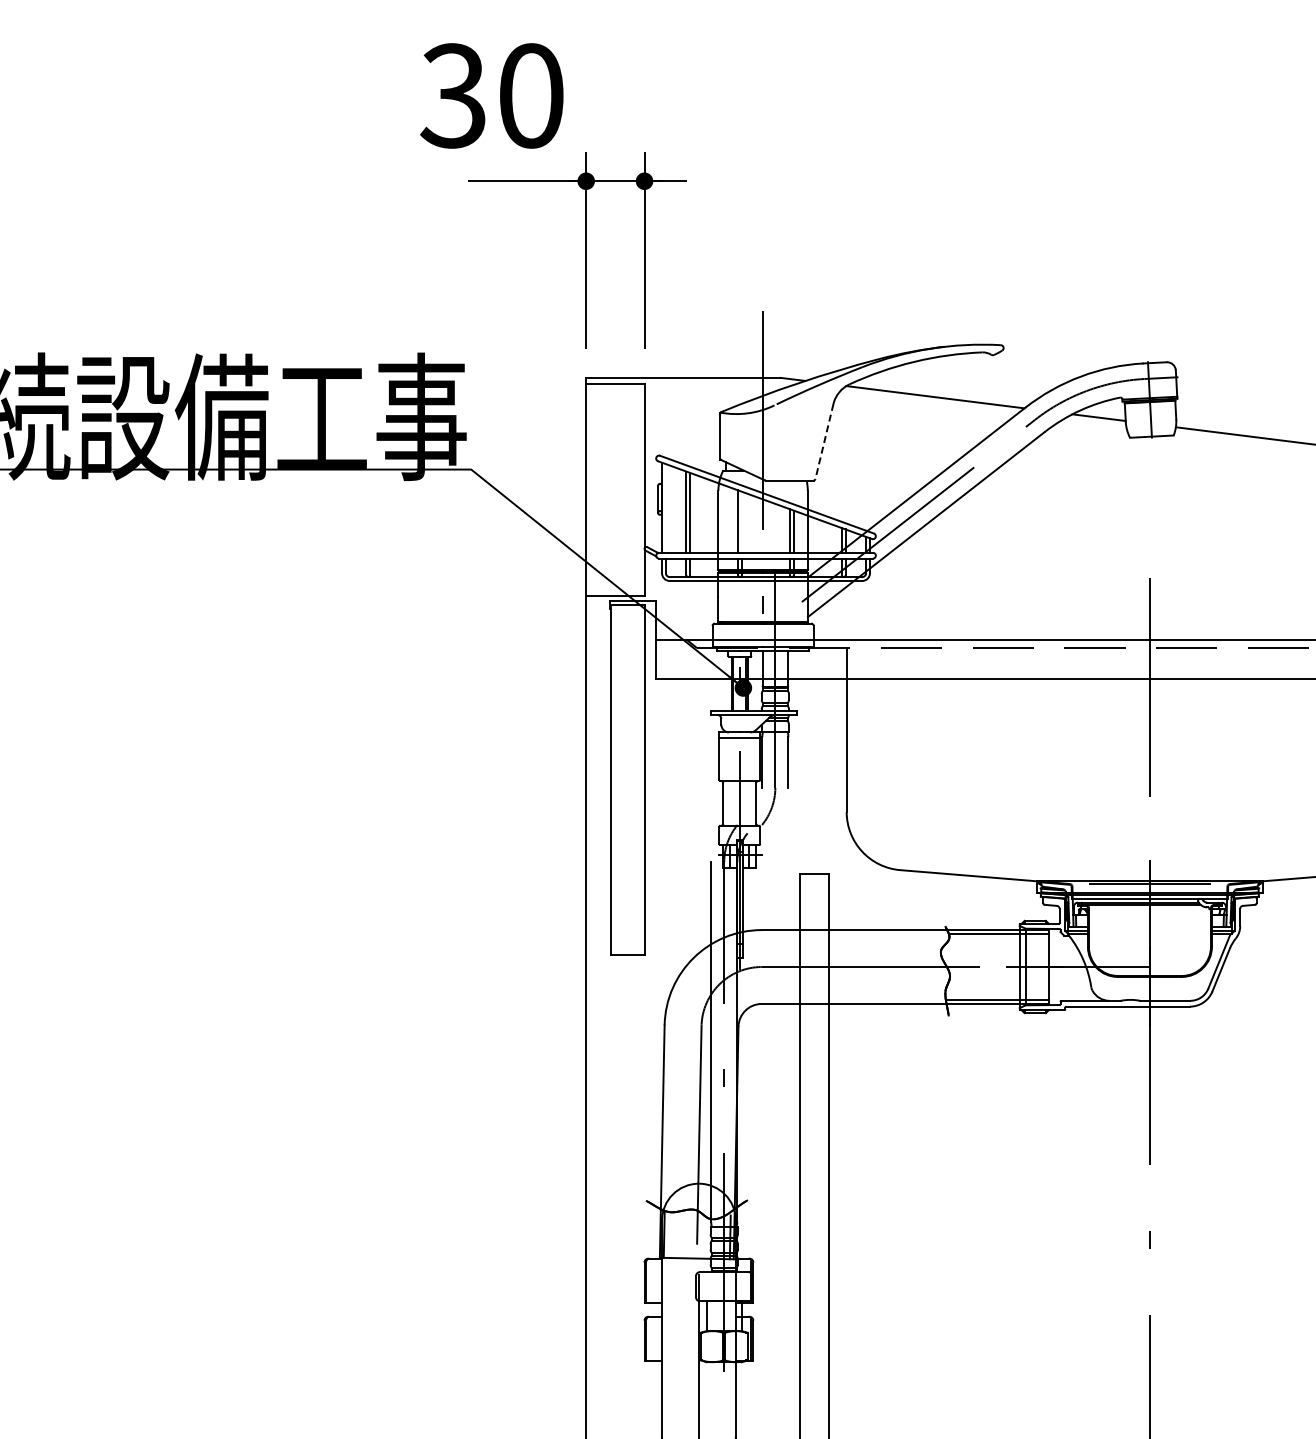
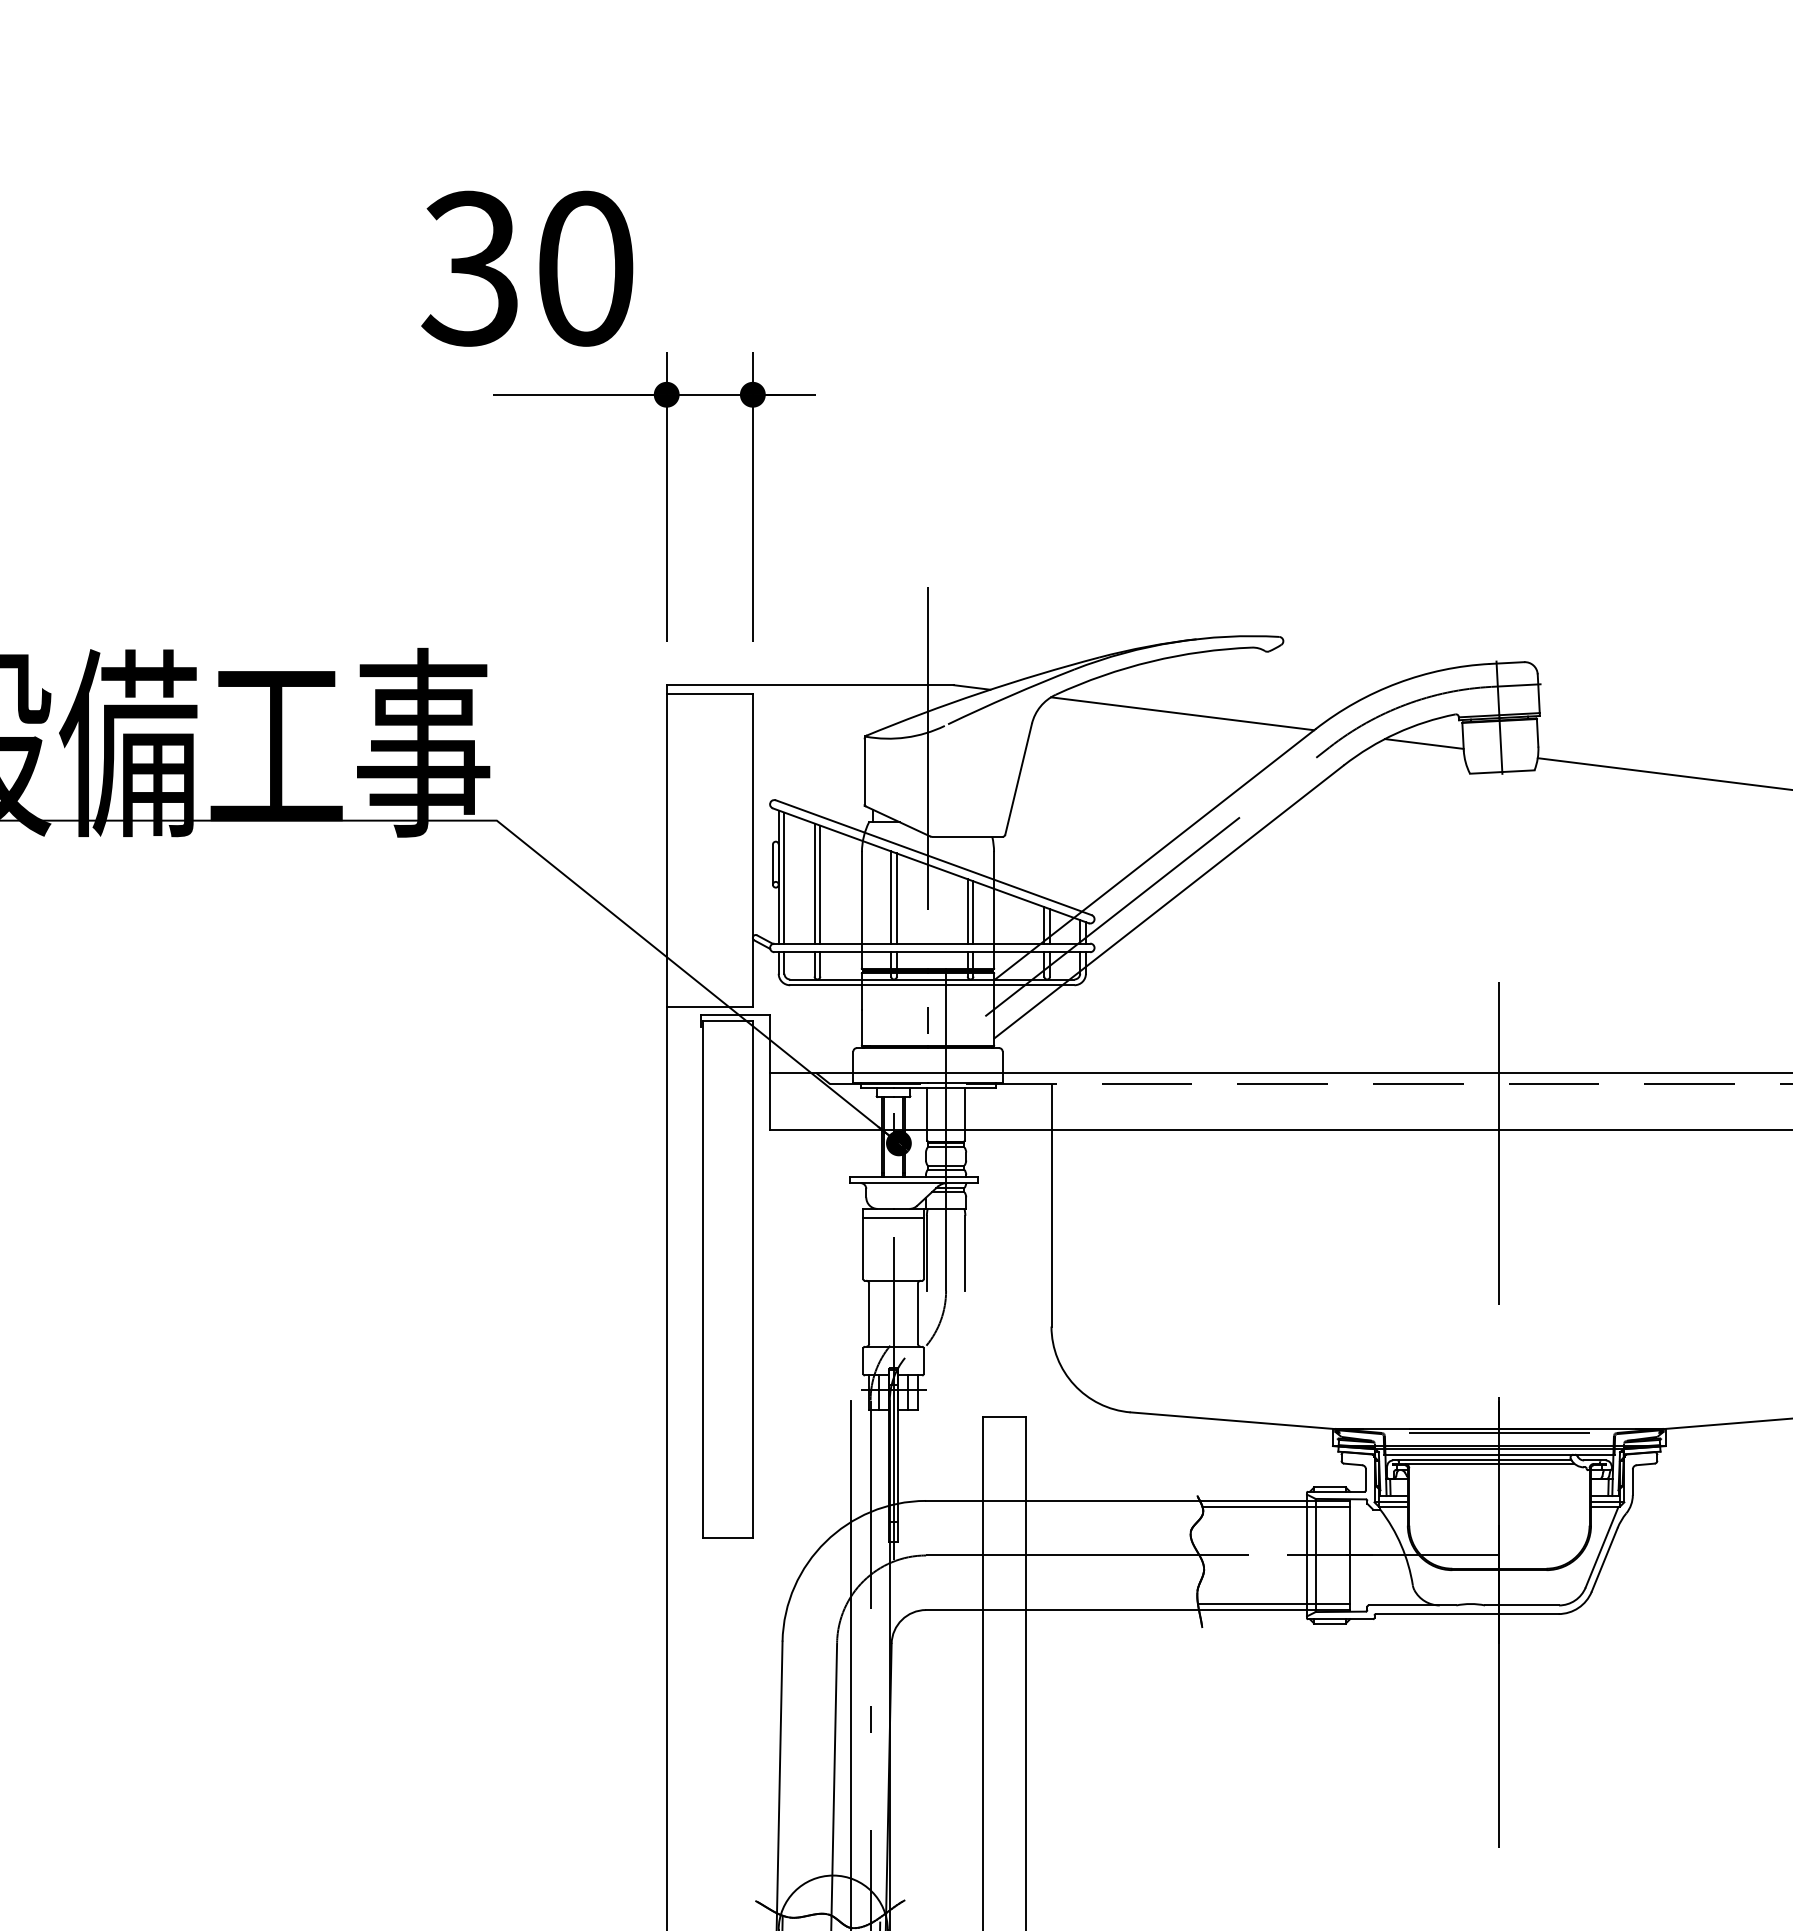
line: (824, 441) -> (1018, 779), dashed -> solid
line: (665, 508) -> (783, 878), added
line: (742, 521) -> (897, 897), added

